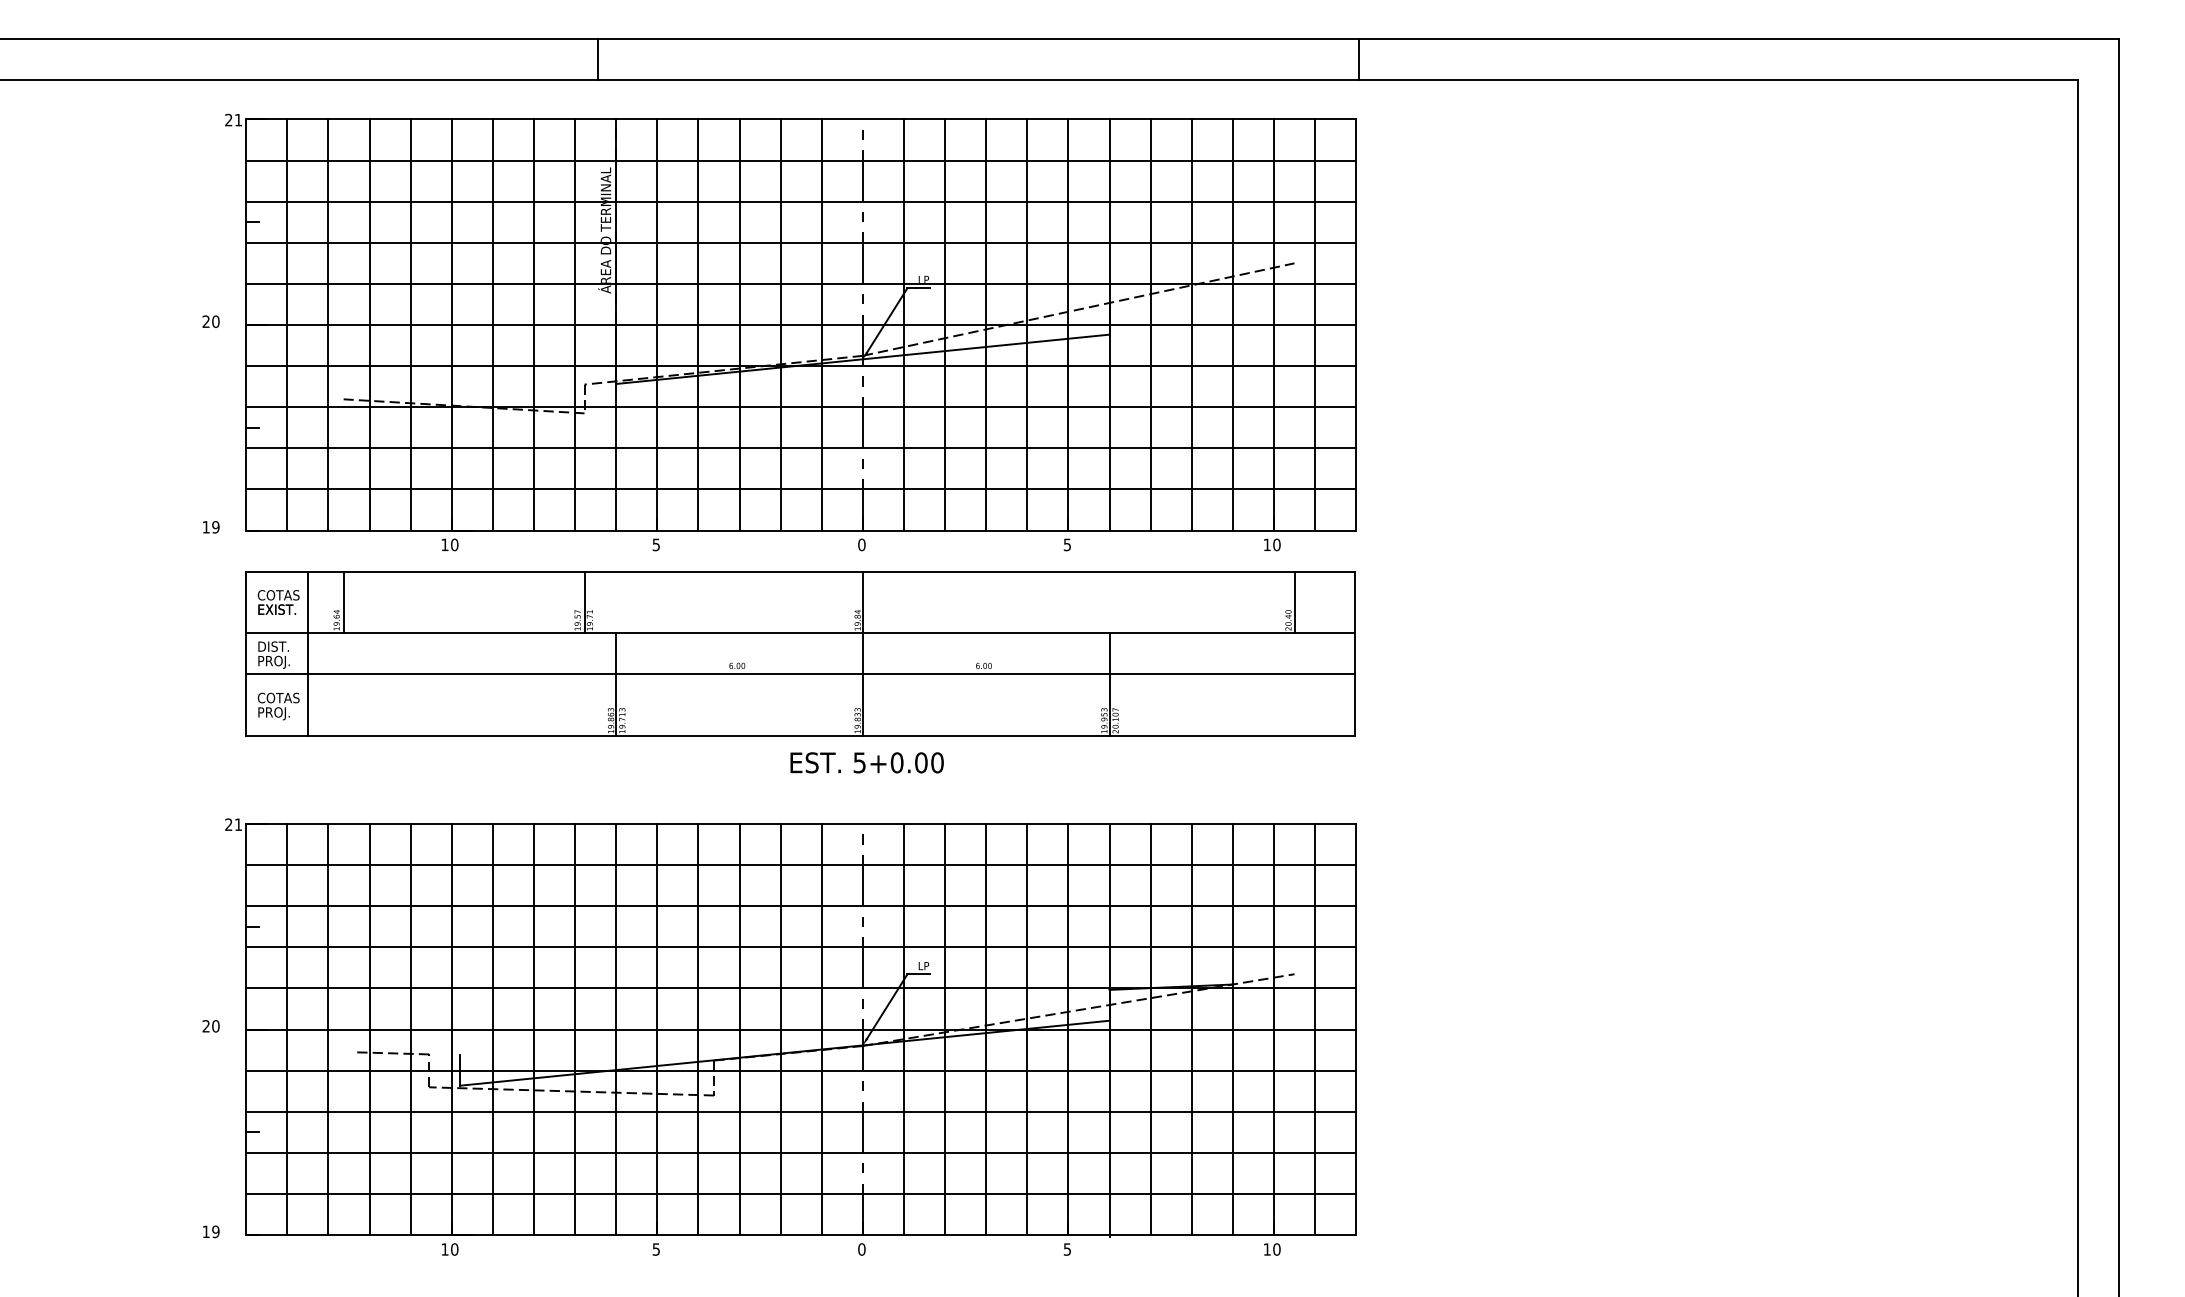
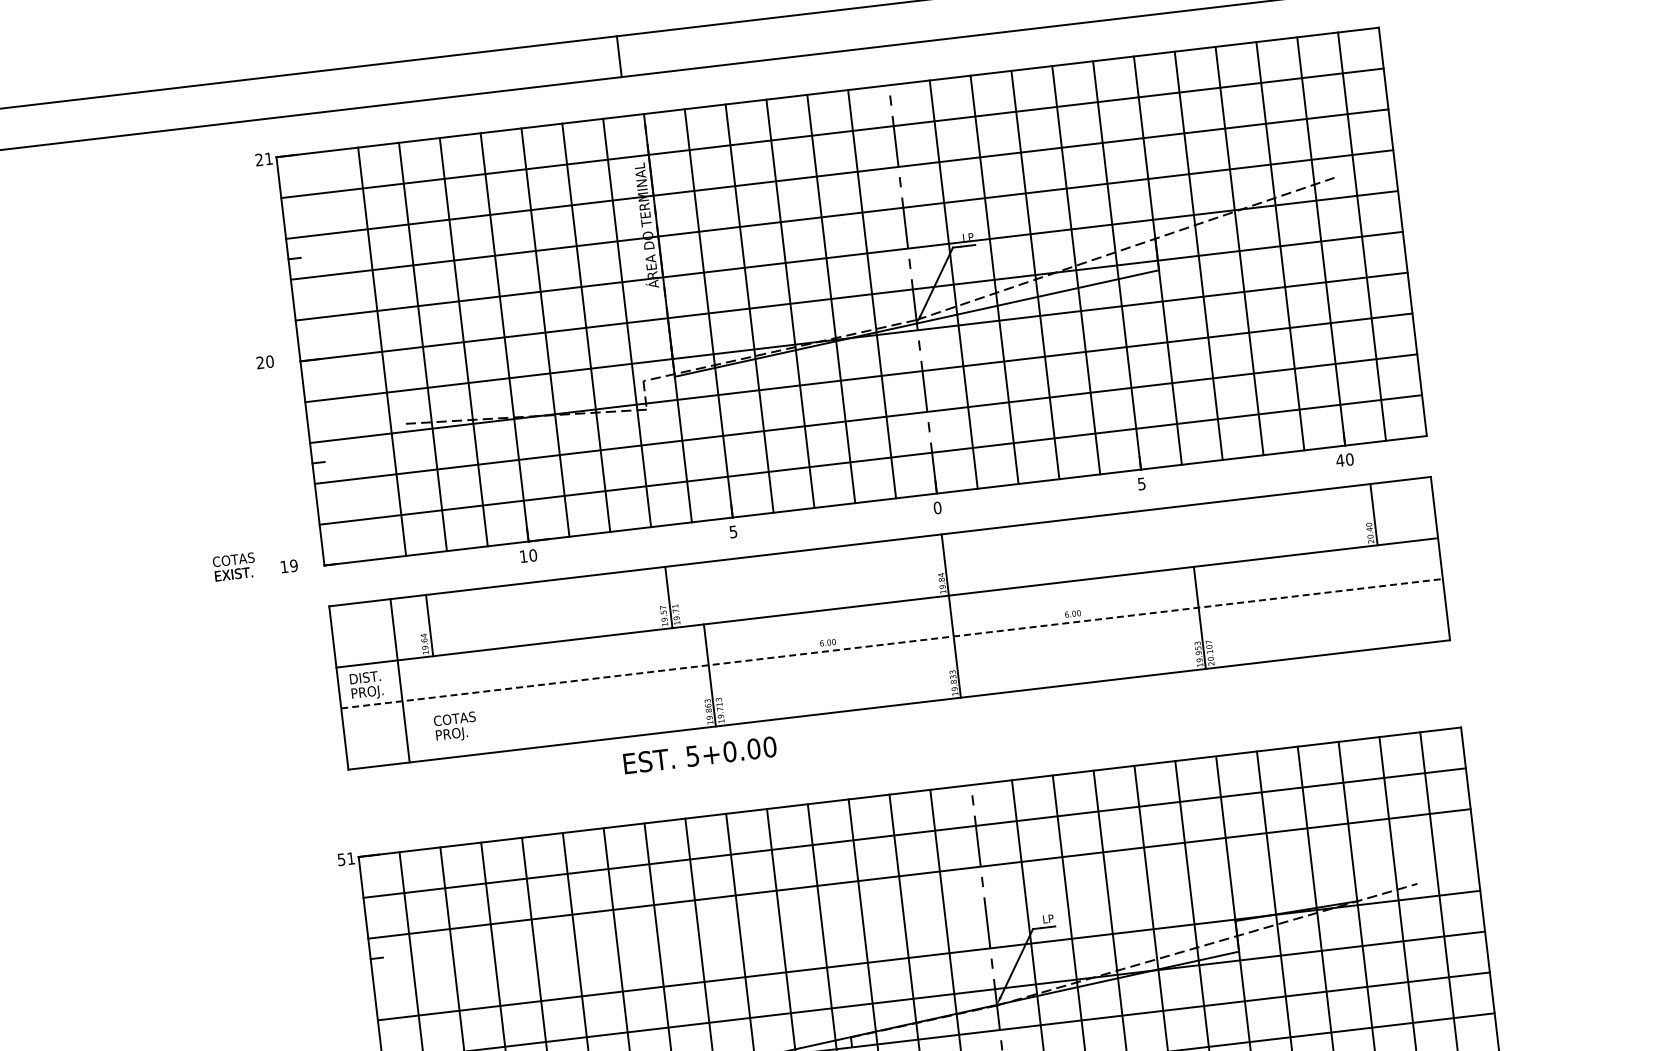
line: (287, 324) -> (341, 356), removed
text: (1267, 544) -> (1340, 460), 10 -> 40
text: (278, 602) -> (234, 567), moved
line: (800, 674) -> (891, 643), solid -> dashed
text: (278, 706) -> (455, 727), moved
text: (866, 762) -> (699, 755), moved
text: (228, 824) -> (341, 859), 21 -> 51
line: (801, 947) -> (924, 914), removed

